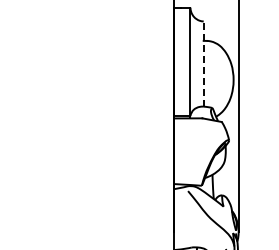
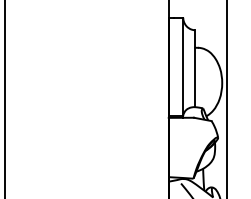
line: (203, 64) -> (195, 69), dashed -> solid

